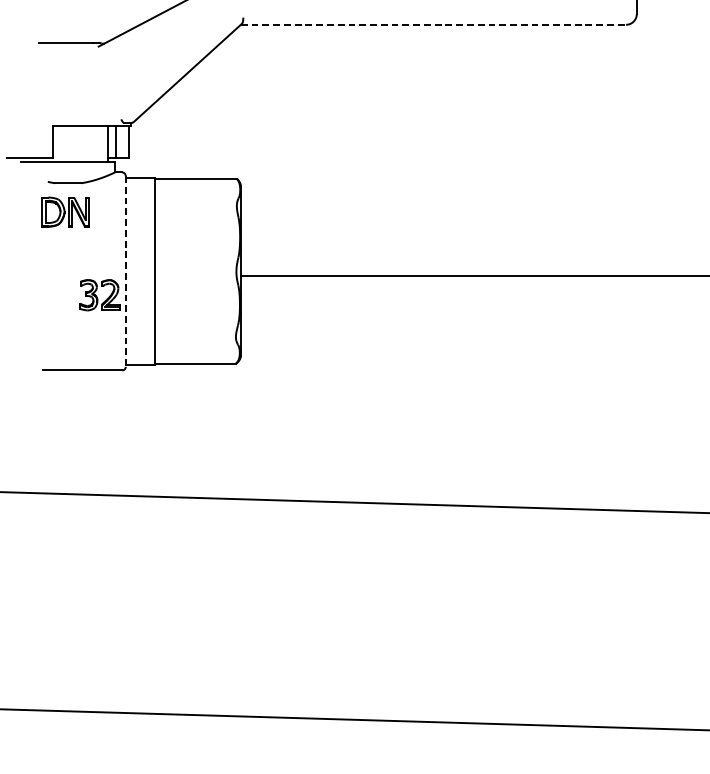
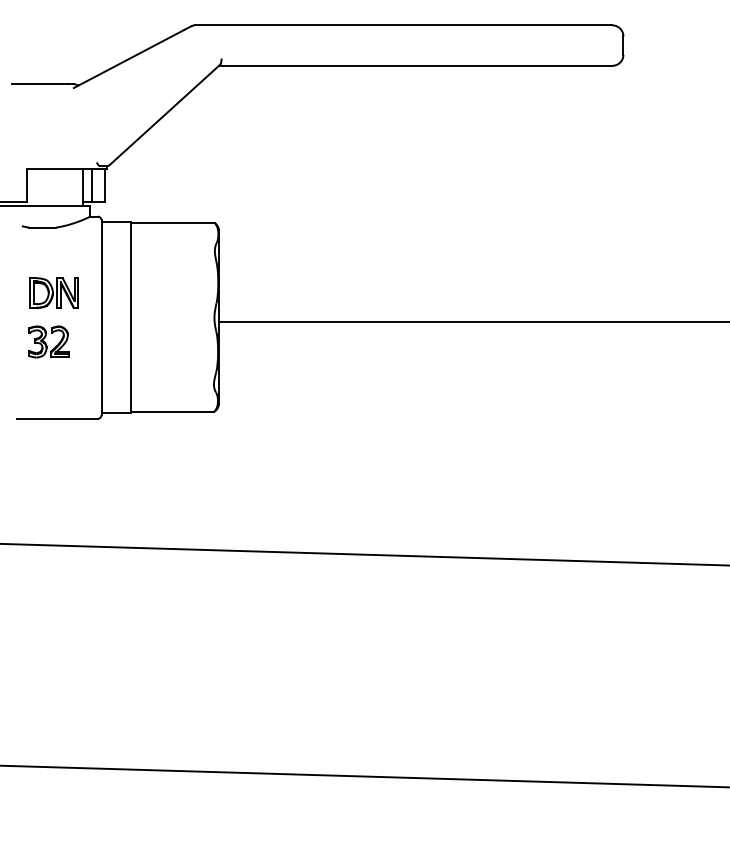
line: (433, 24) -> (415, 65), dashed -> solid
part: (65, 211) -> (53, 292), moved
line: (125, 272) -> (101, 318), dashed -> solid
part: (99, 294) -> (48, 341), moved

